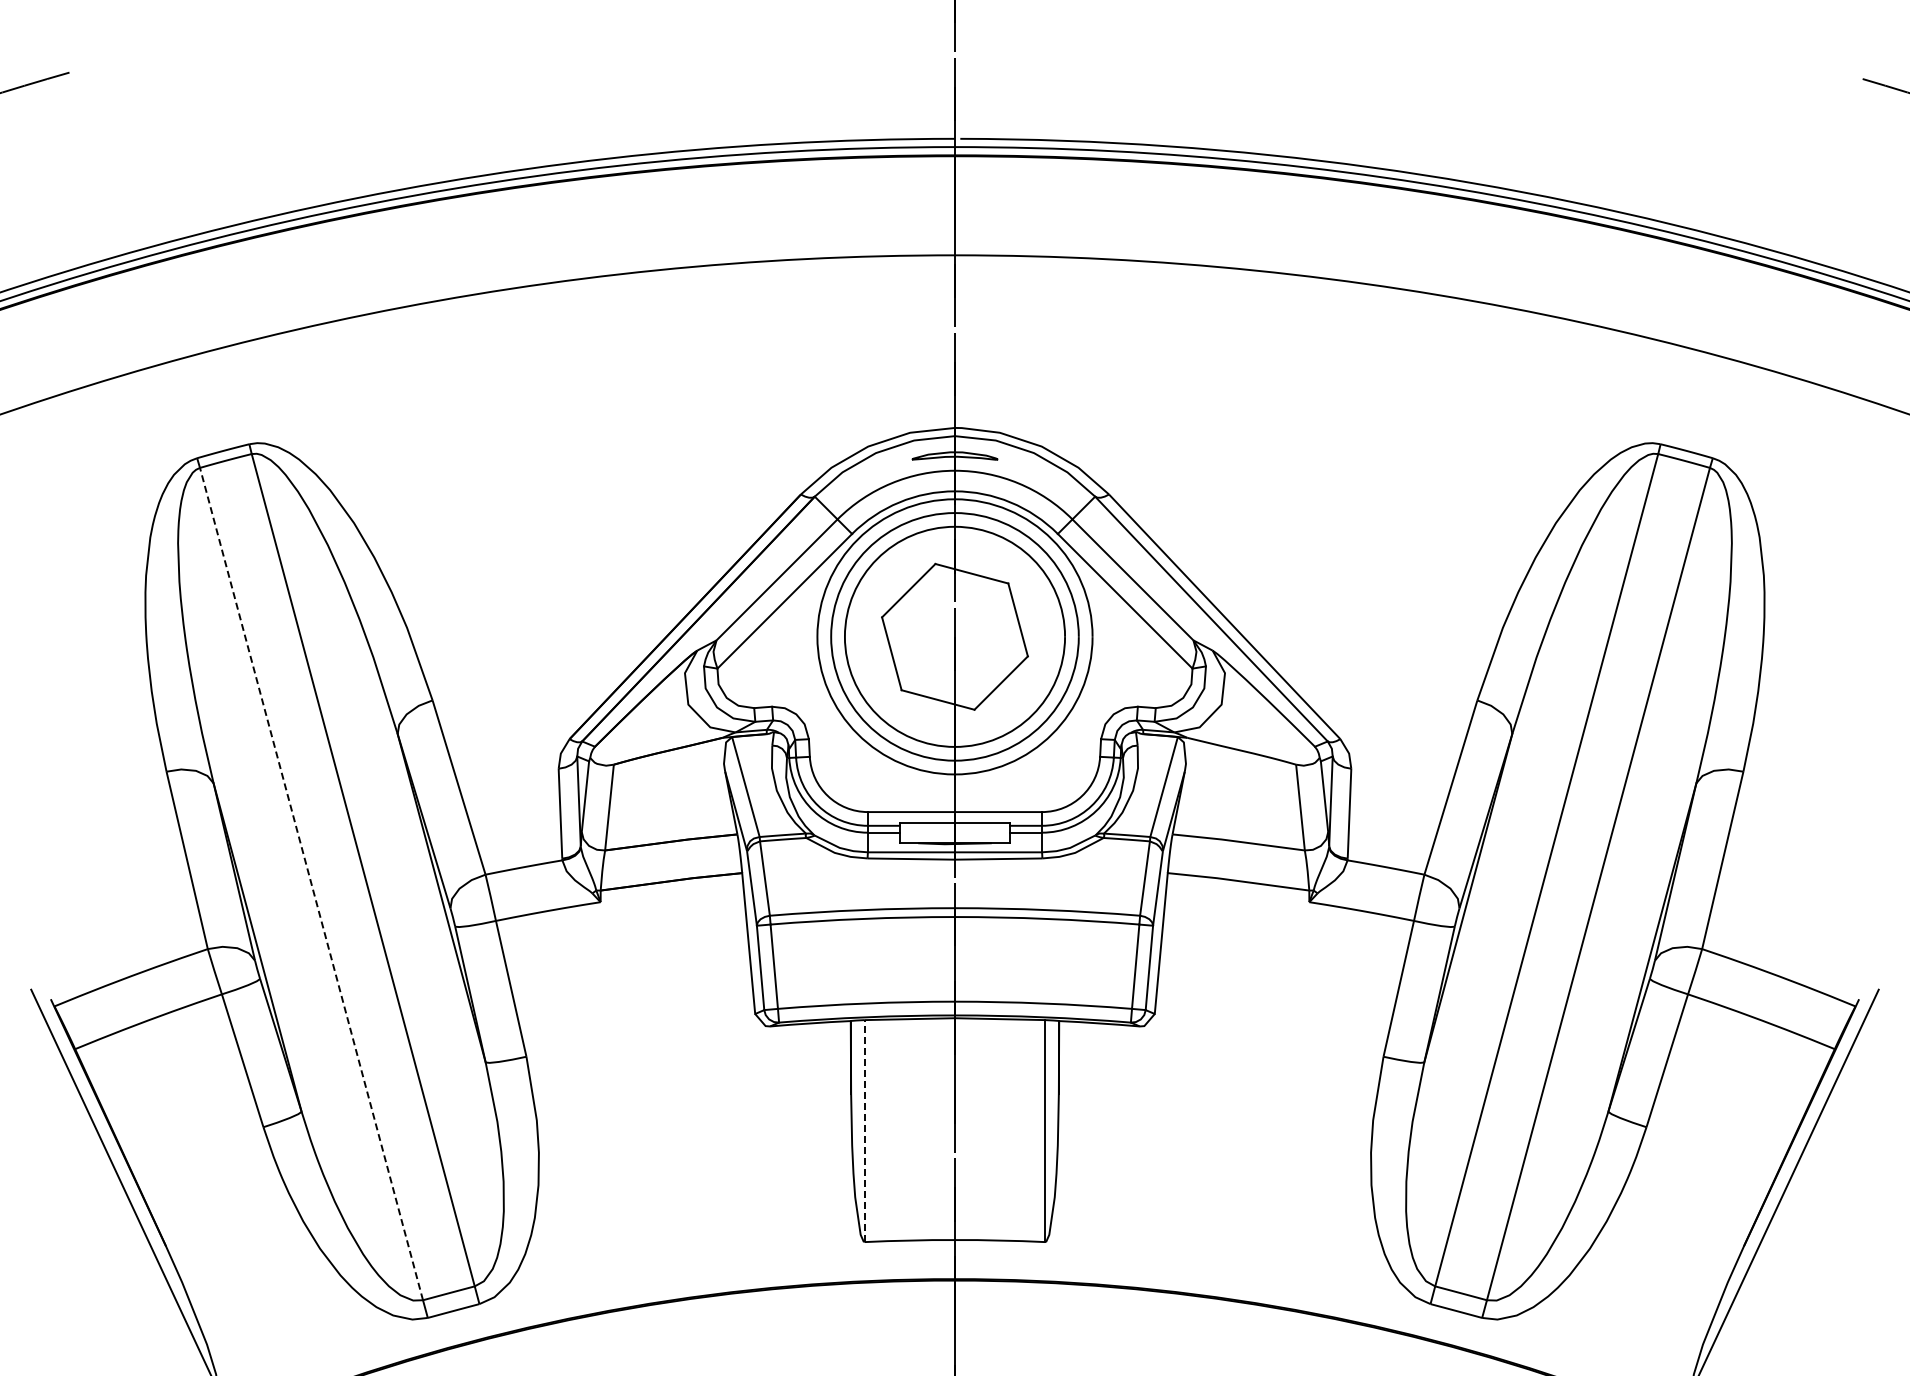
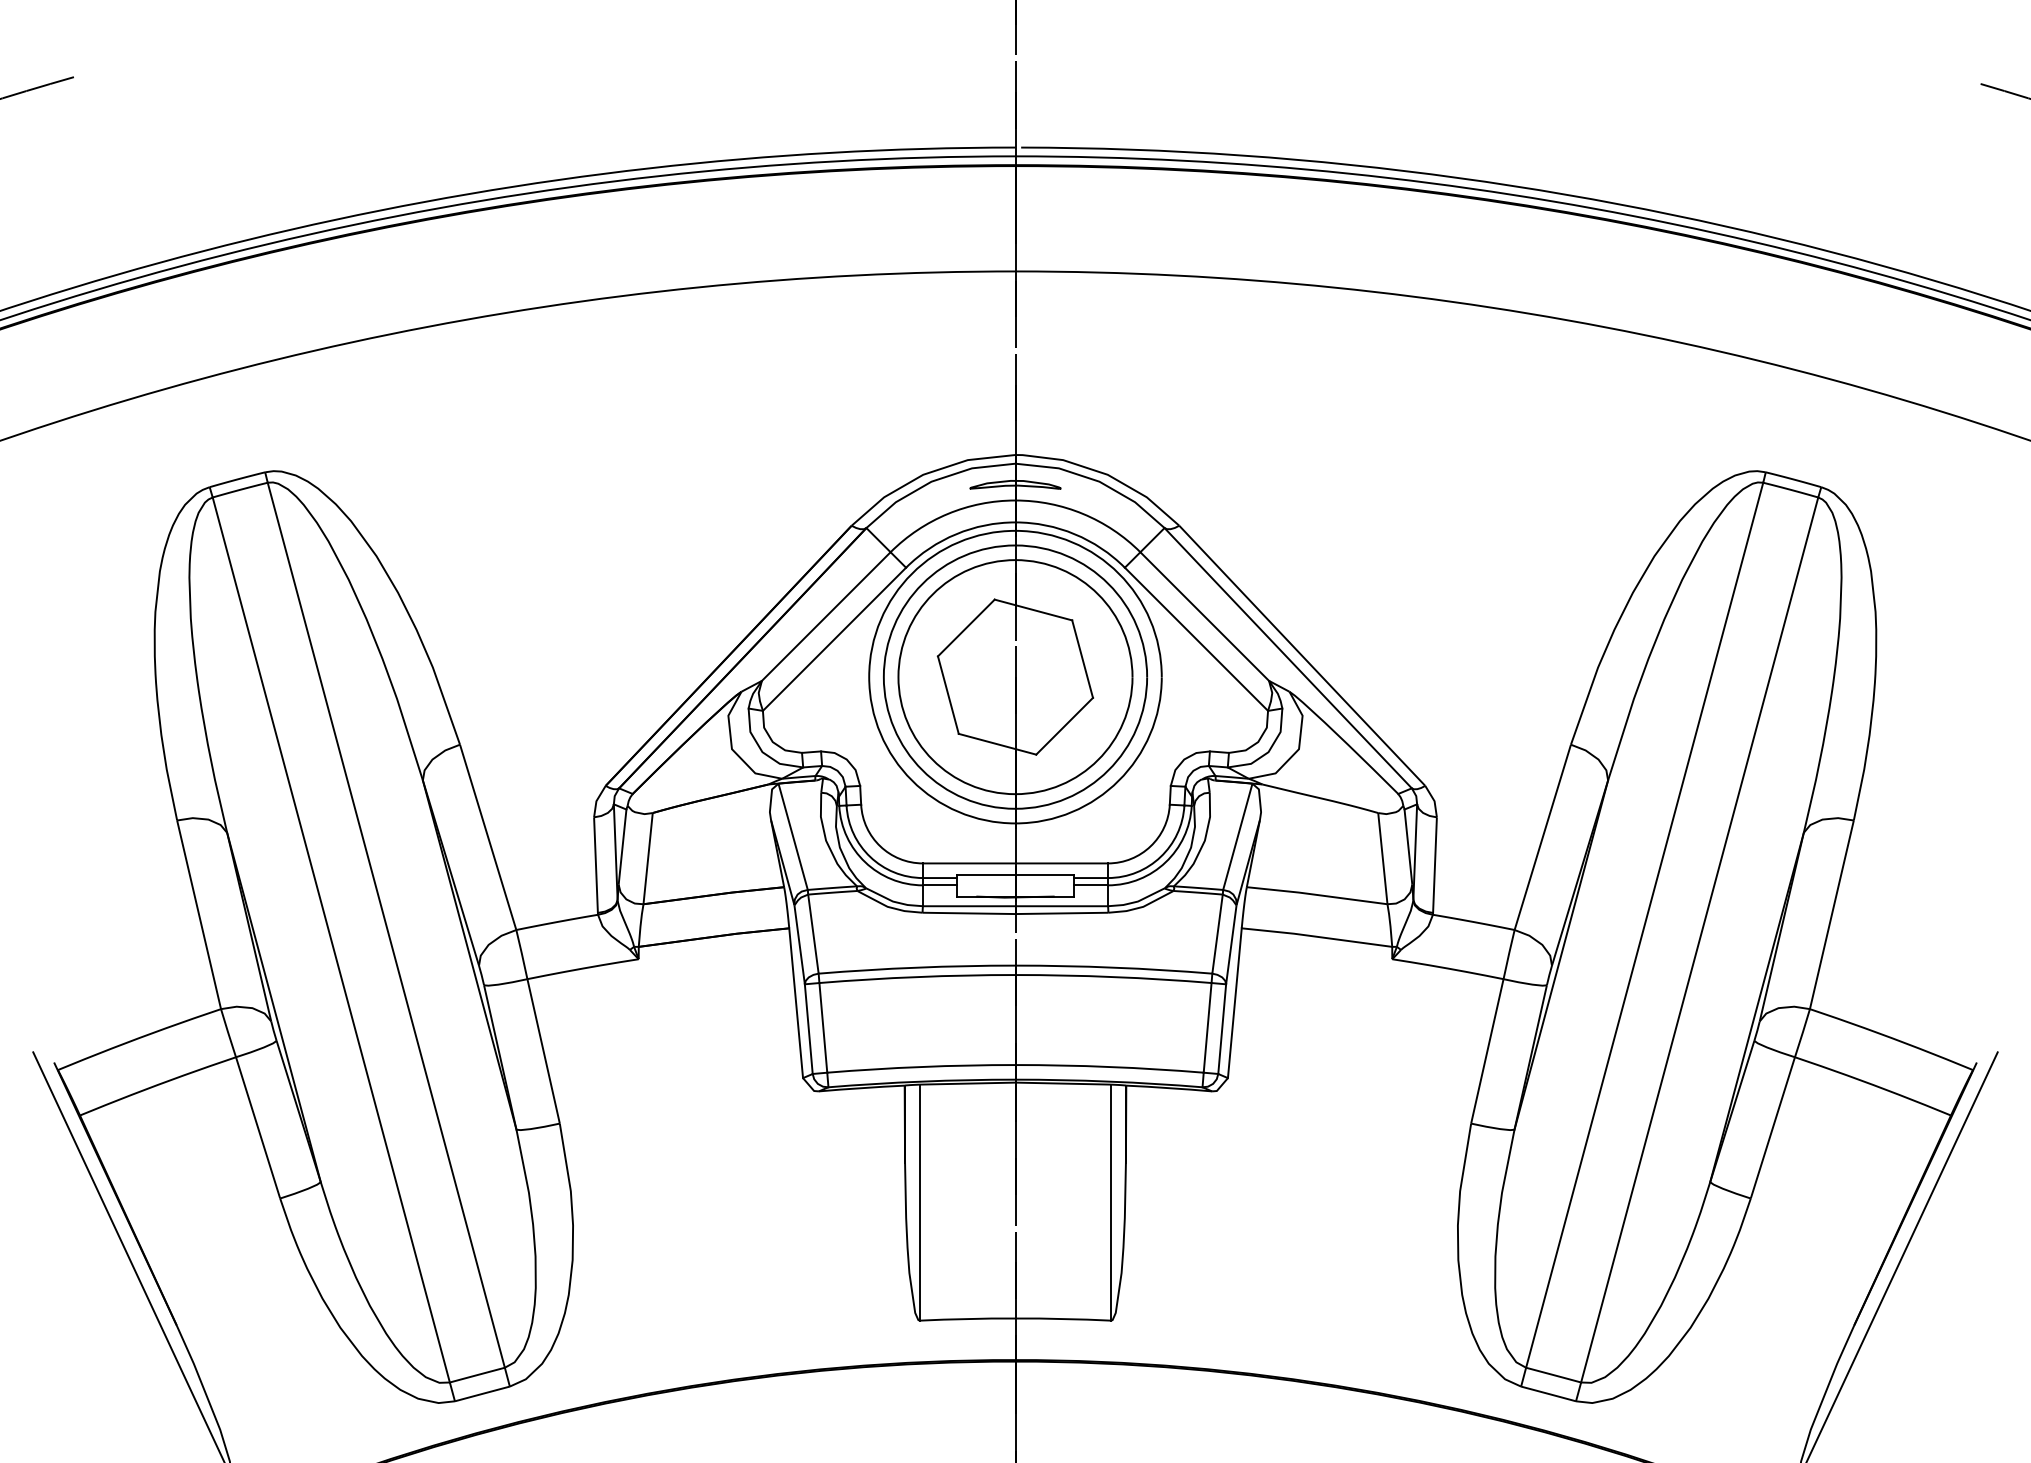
line: (311, 884) -> (331, 940), dashed -> solid
line: (864, 1131) -> (919, 1203), dashed -> solid

